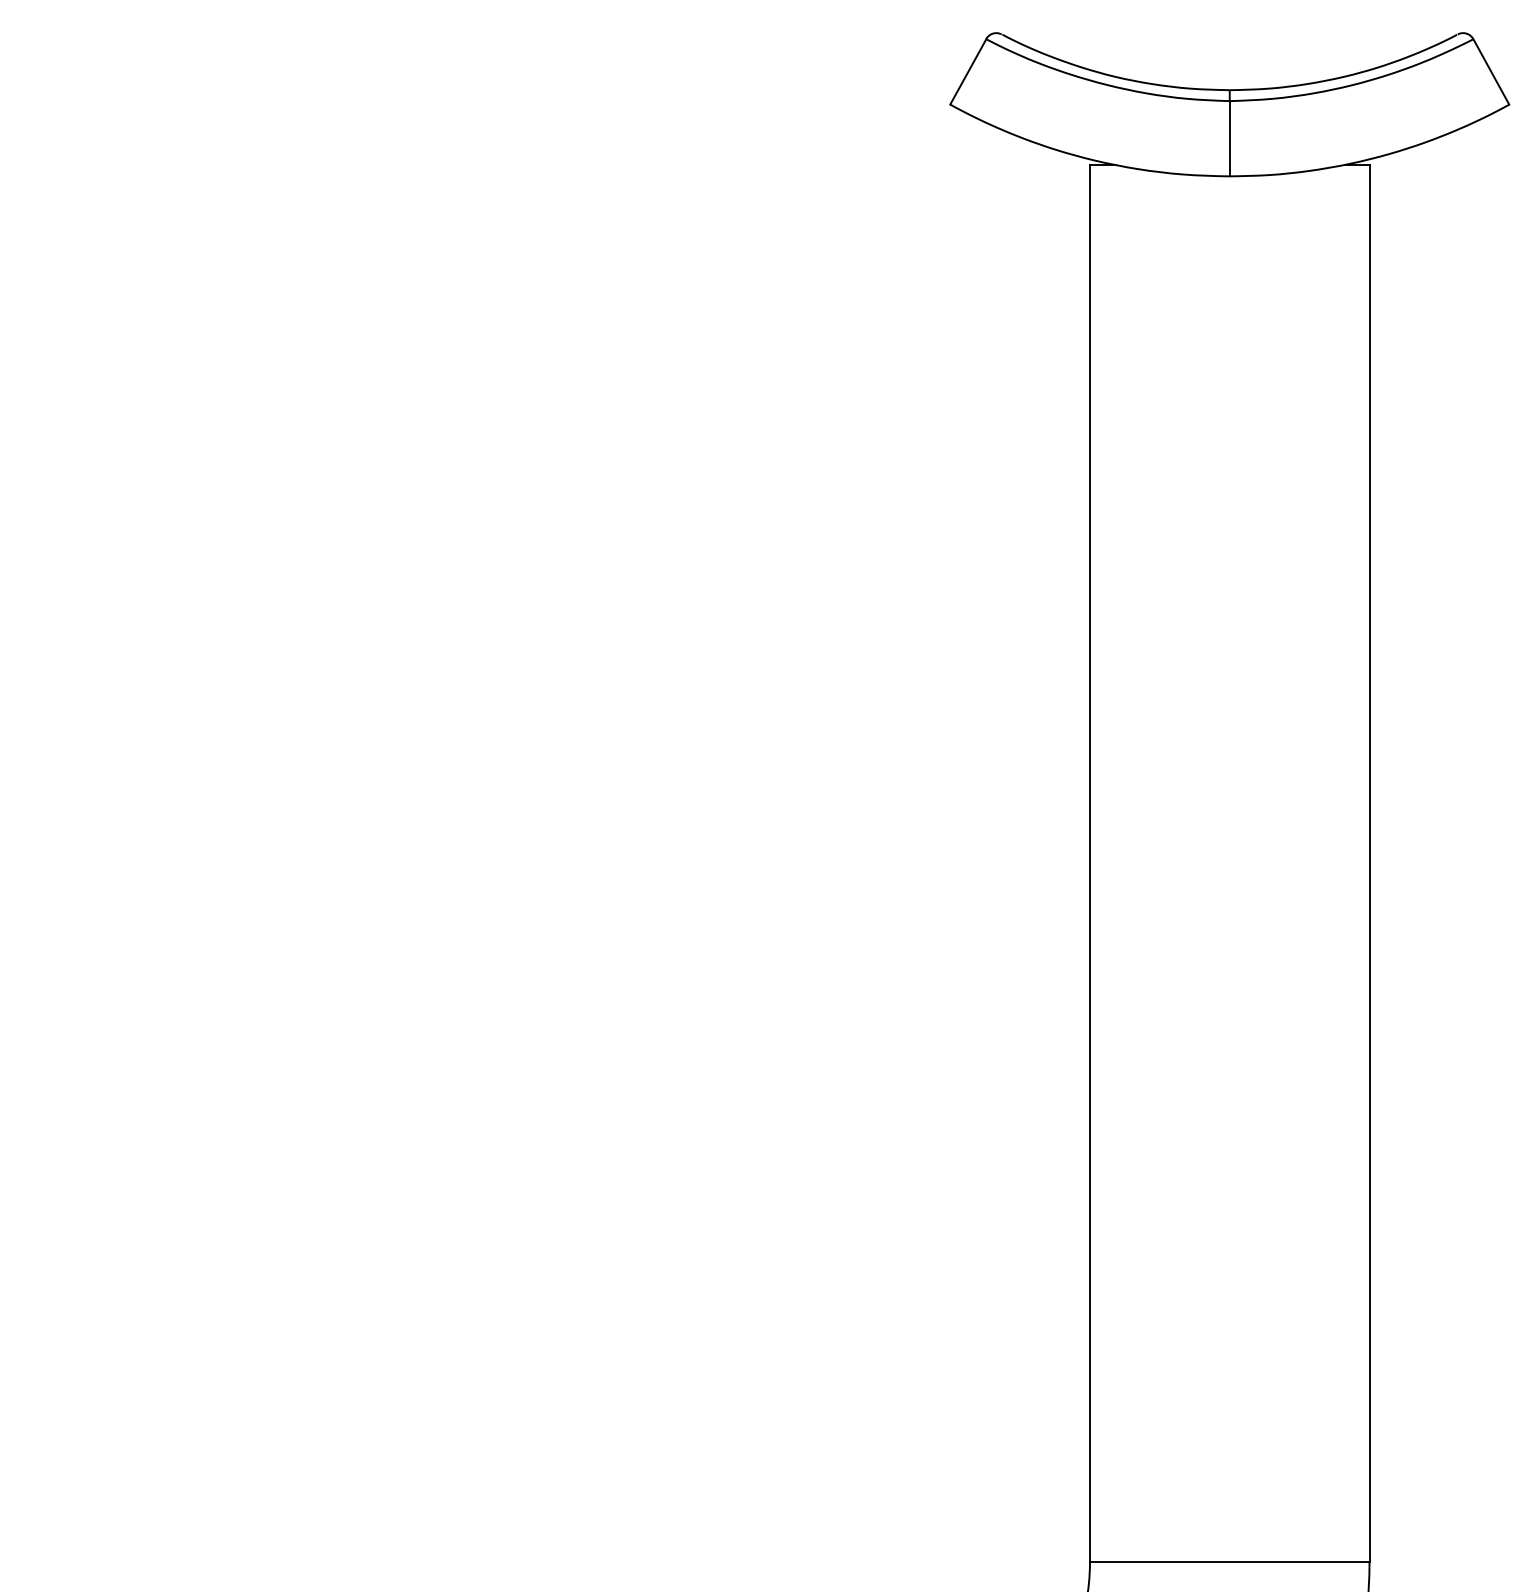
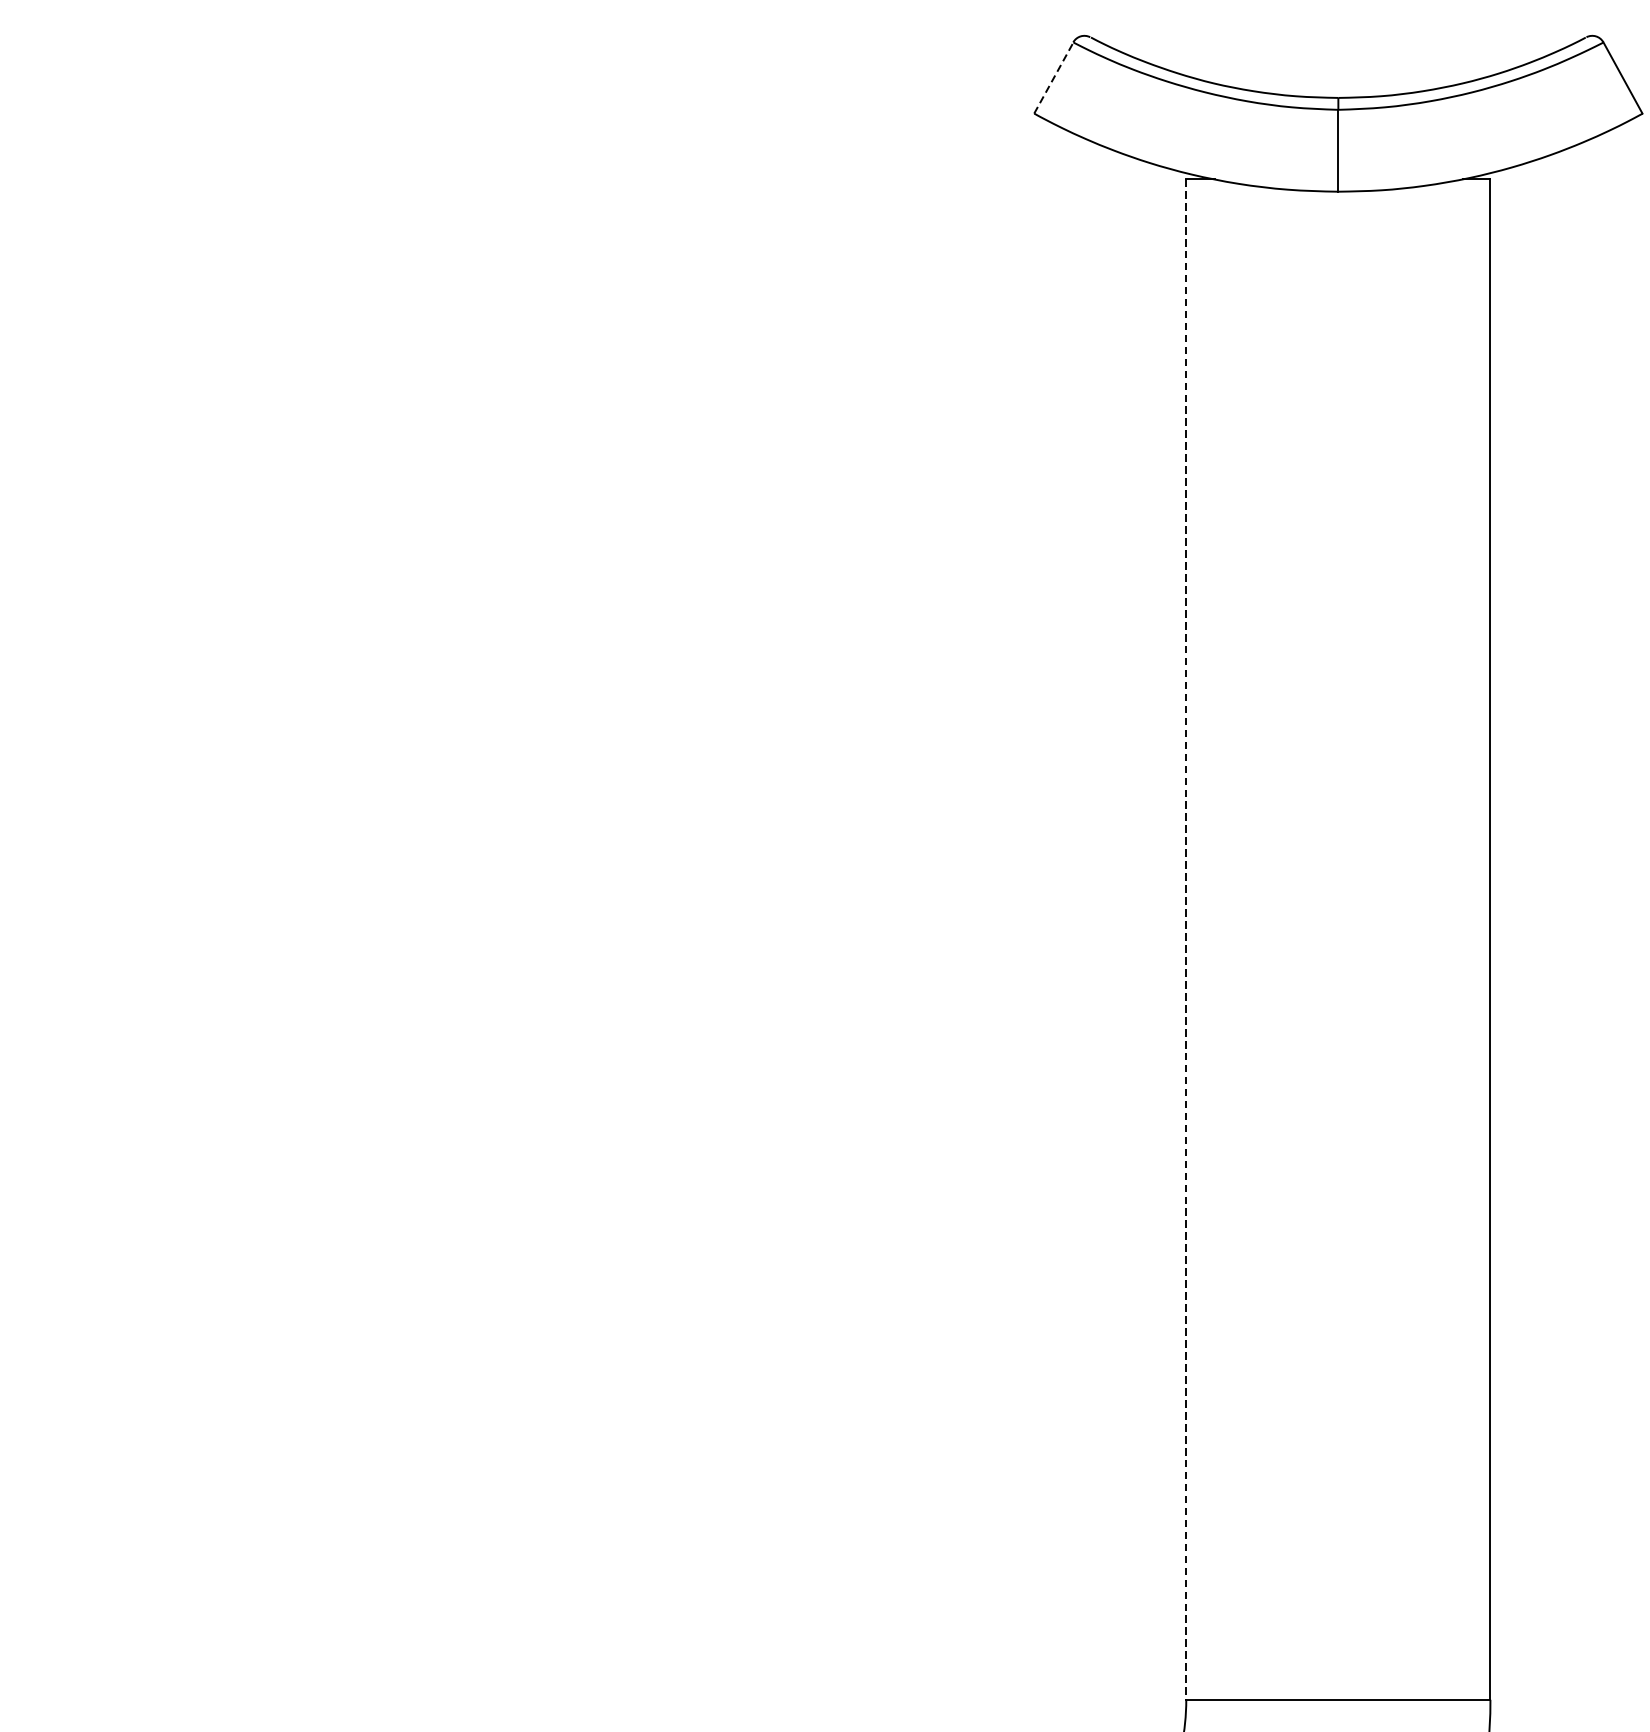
line: (968, 71) -> (1054, 77), solid -> dashed
line: (1090, 863) -> (1186, 939), solid -> dashed

